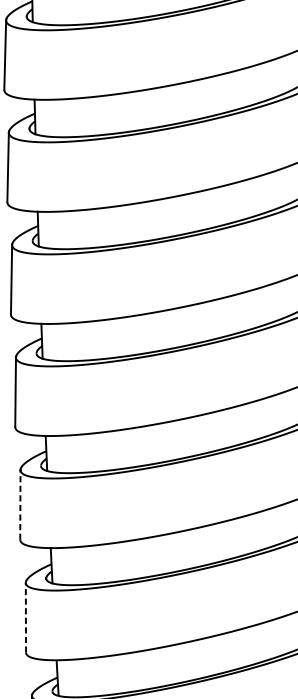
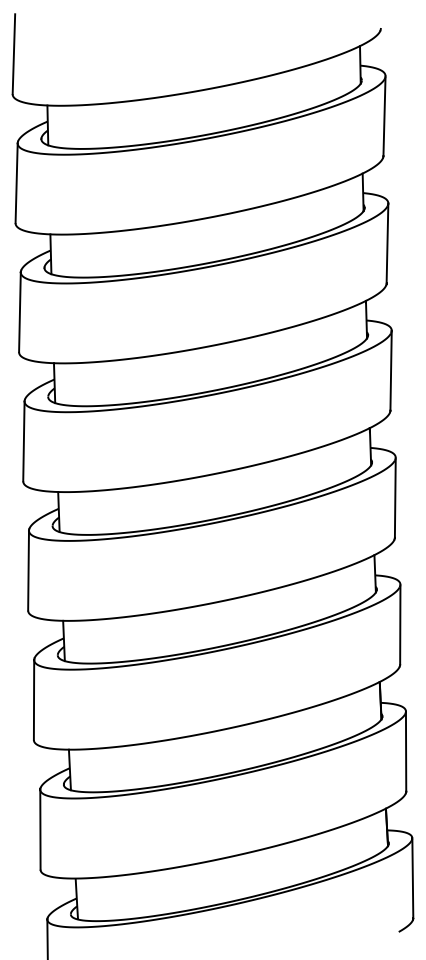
line: (20, 504) -> (34, 699), dashed -> solid
line: (26, 617) -> (40, 829), dashed -> solid

